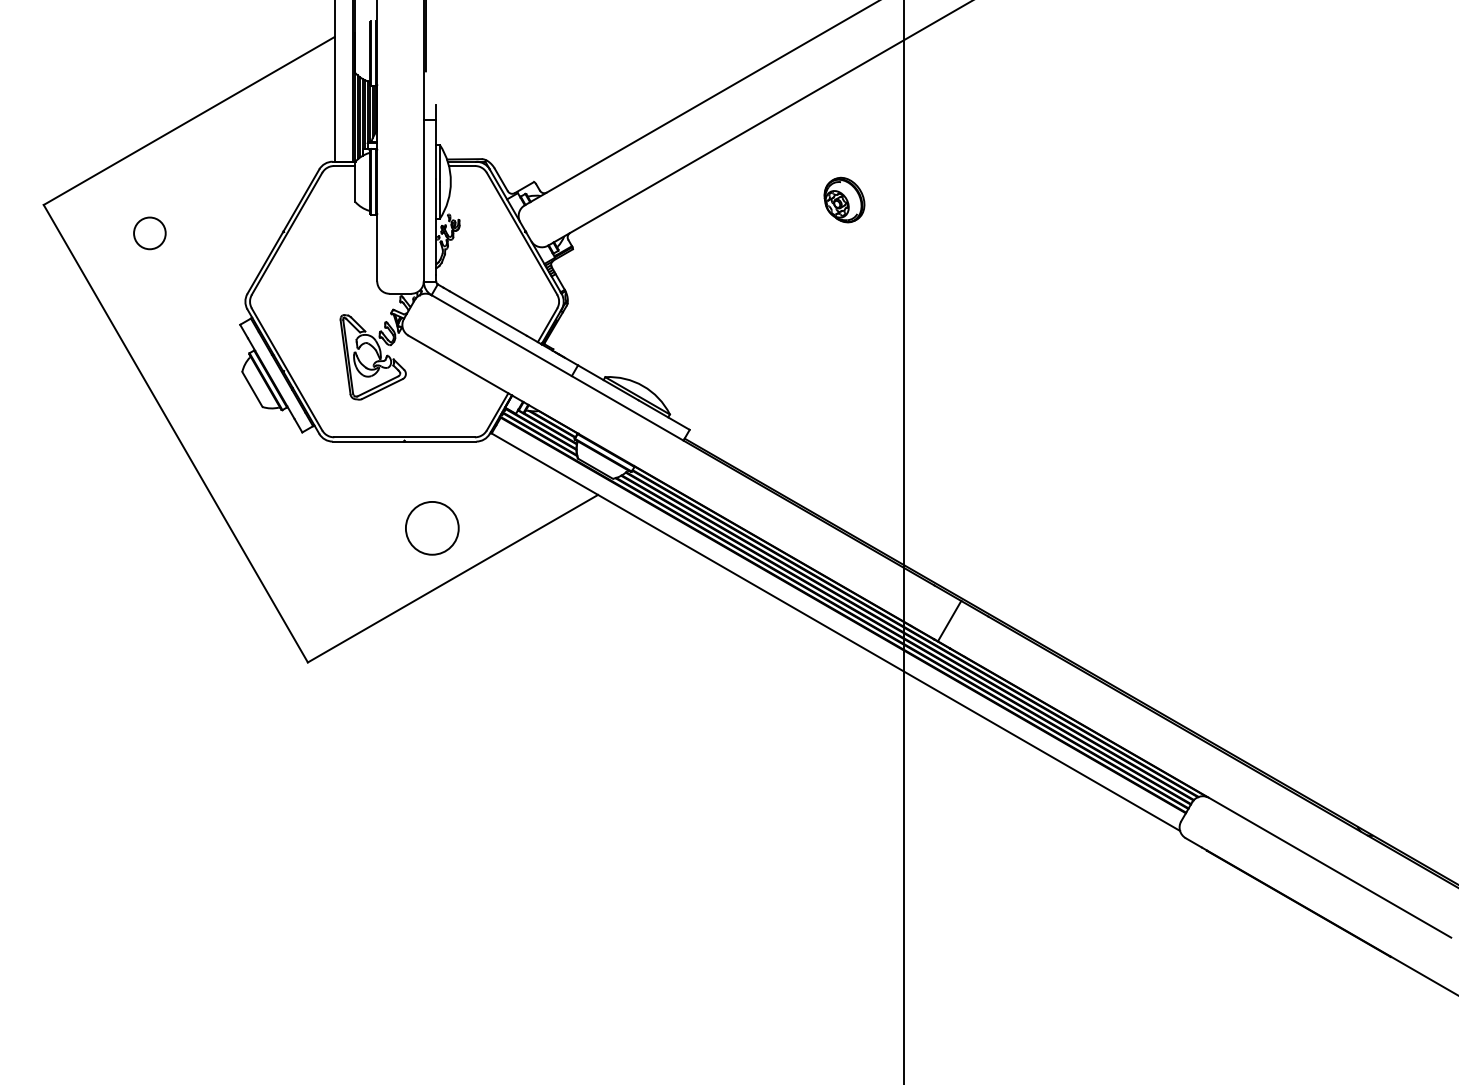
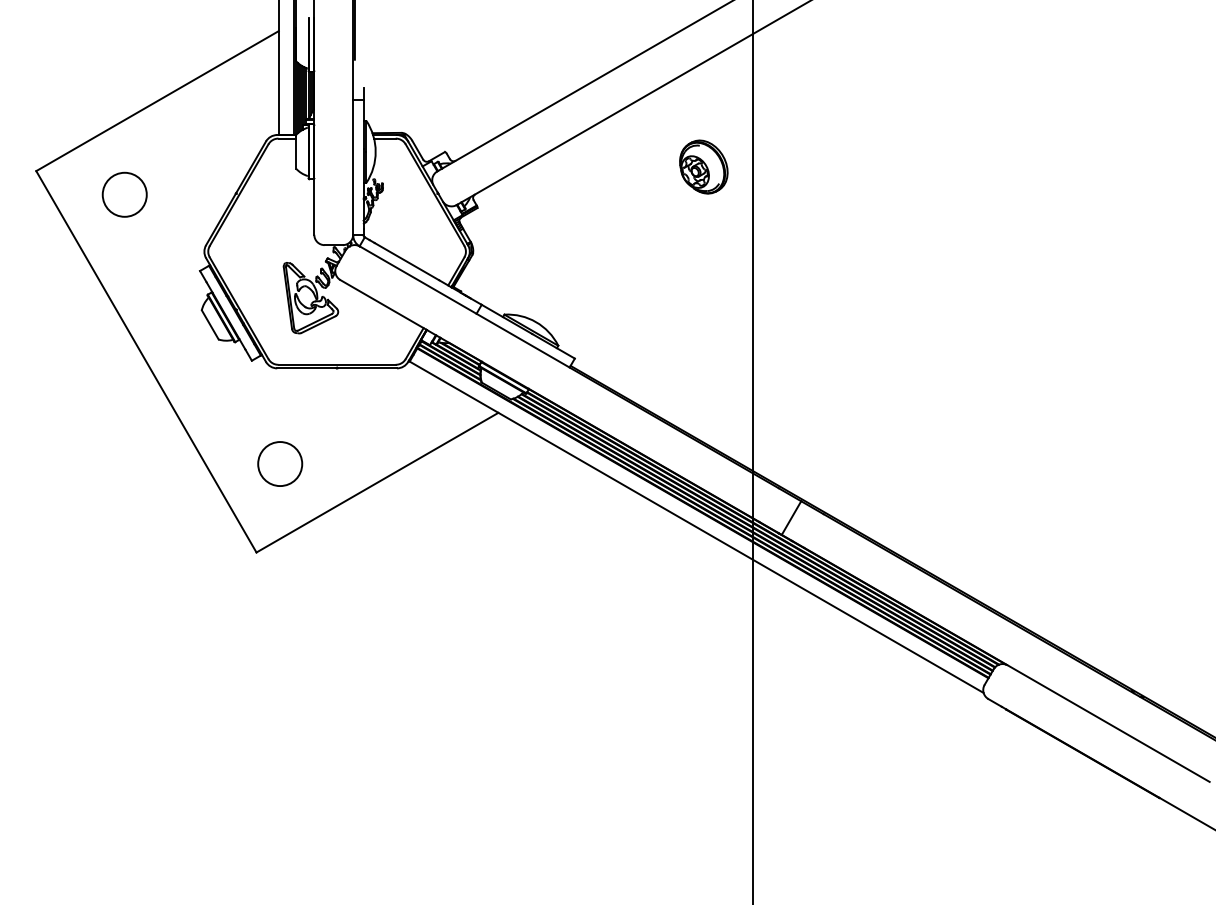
part: (844, 199) -> (703, 166), size x1.43
circle: (149, 233) -> (124, 194), size x1.67
circle: (432, 528) -> (280, 464), moved

